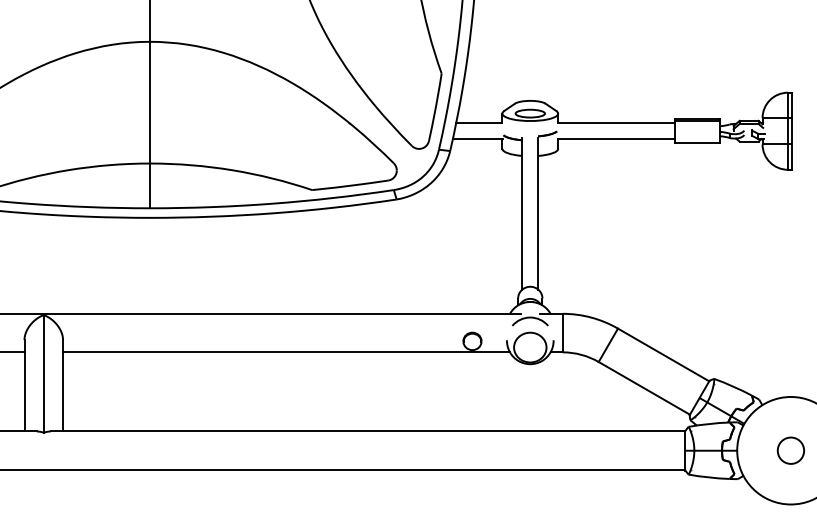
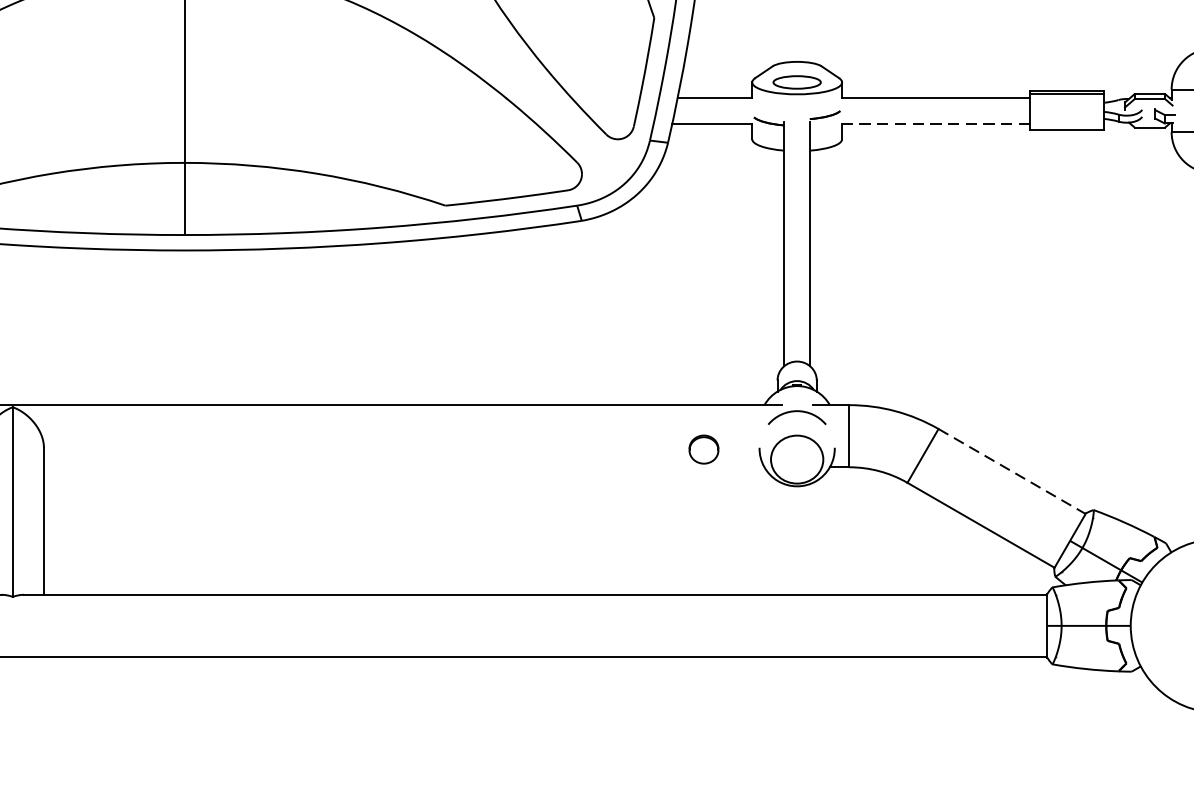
line: (615, 139) -> (934, 124), solid -> dashed
line: (286, 352) -> (404, 467), removed
line: (663, 354) -> (1011, 470), solid -> dashed

